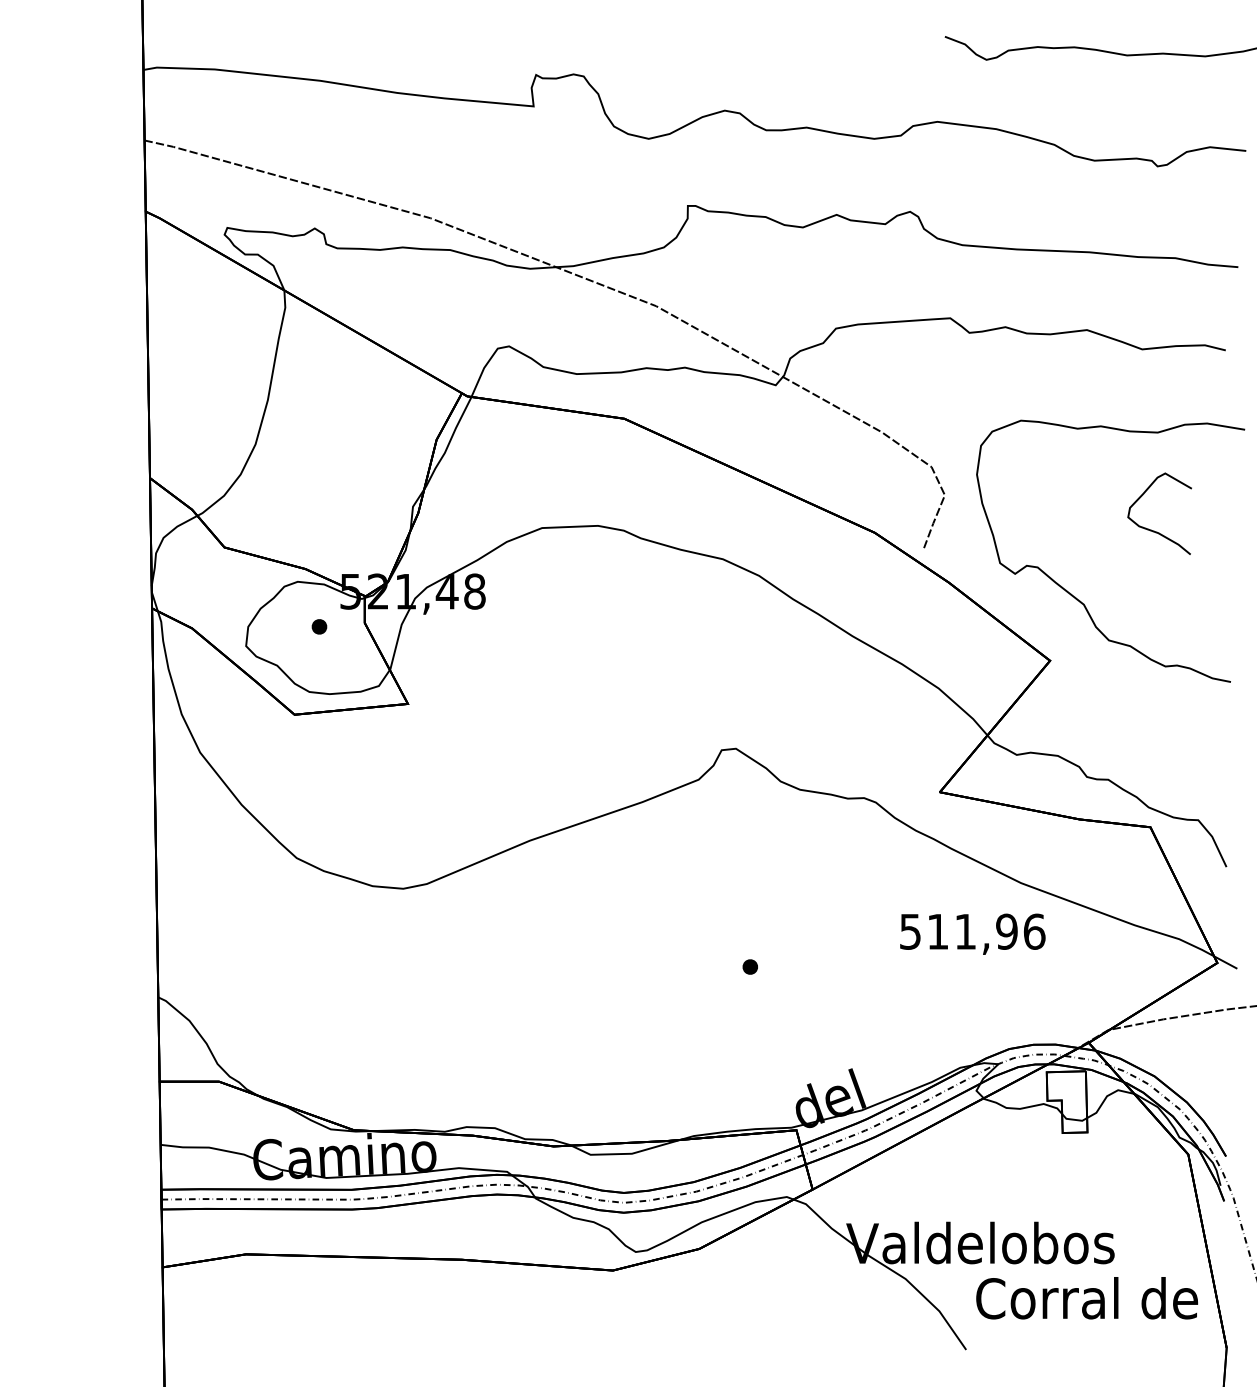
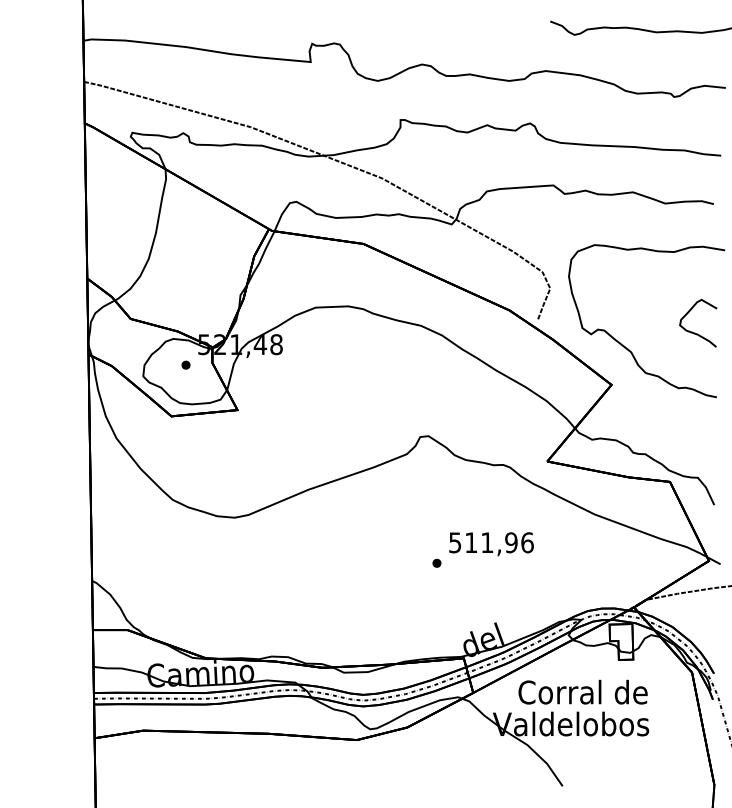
curve: (1154, 529) -> (695, 332), moved
text: (972, 934) -> (491, 544), moved
text: (1086, 1296) -> (582, 691), moved

